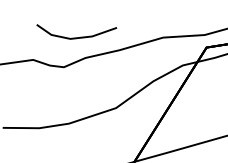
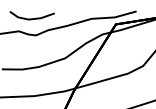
part: (75, 31) -> (31, 15), moved

